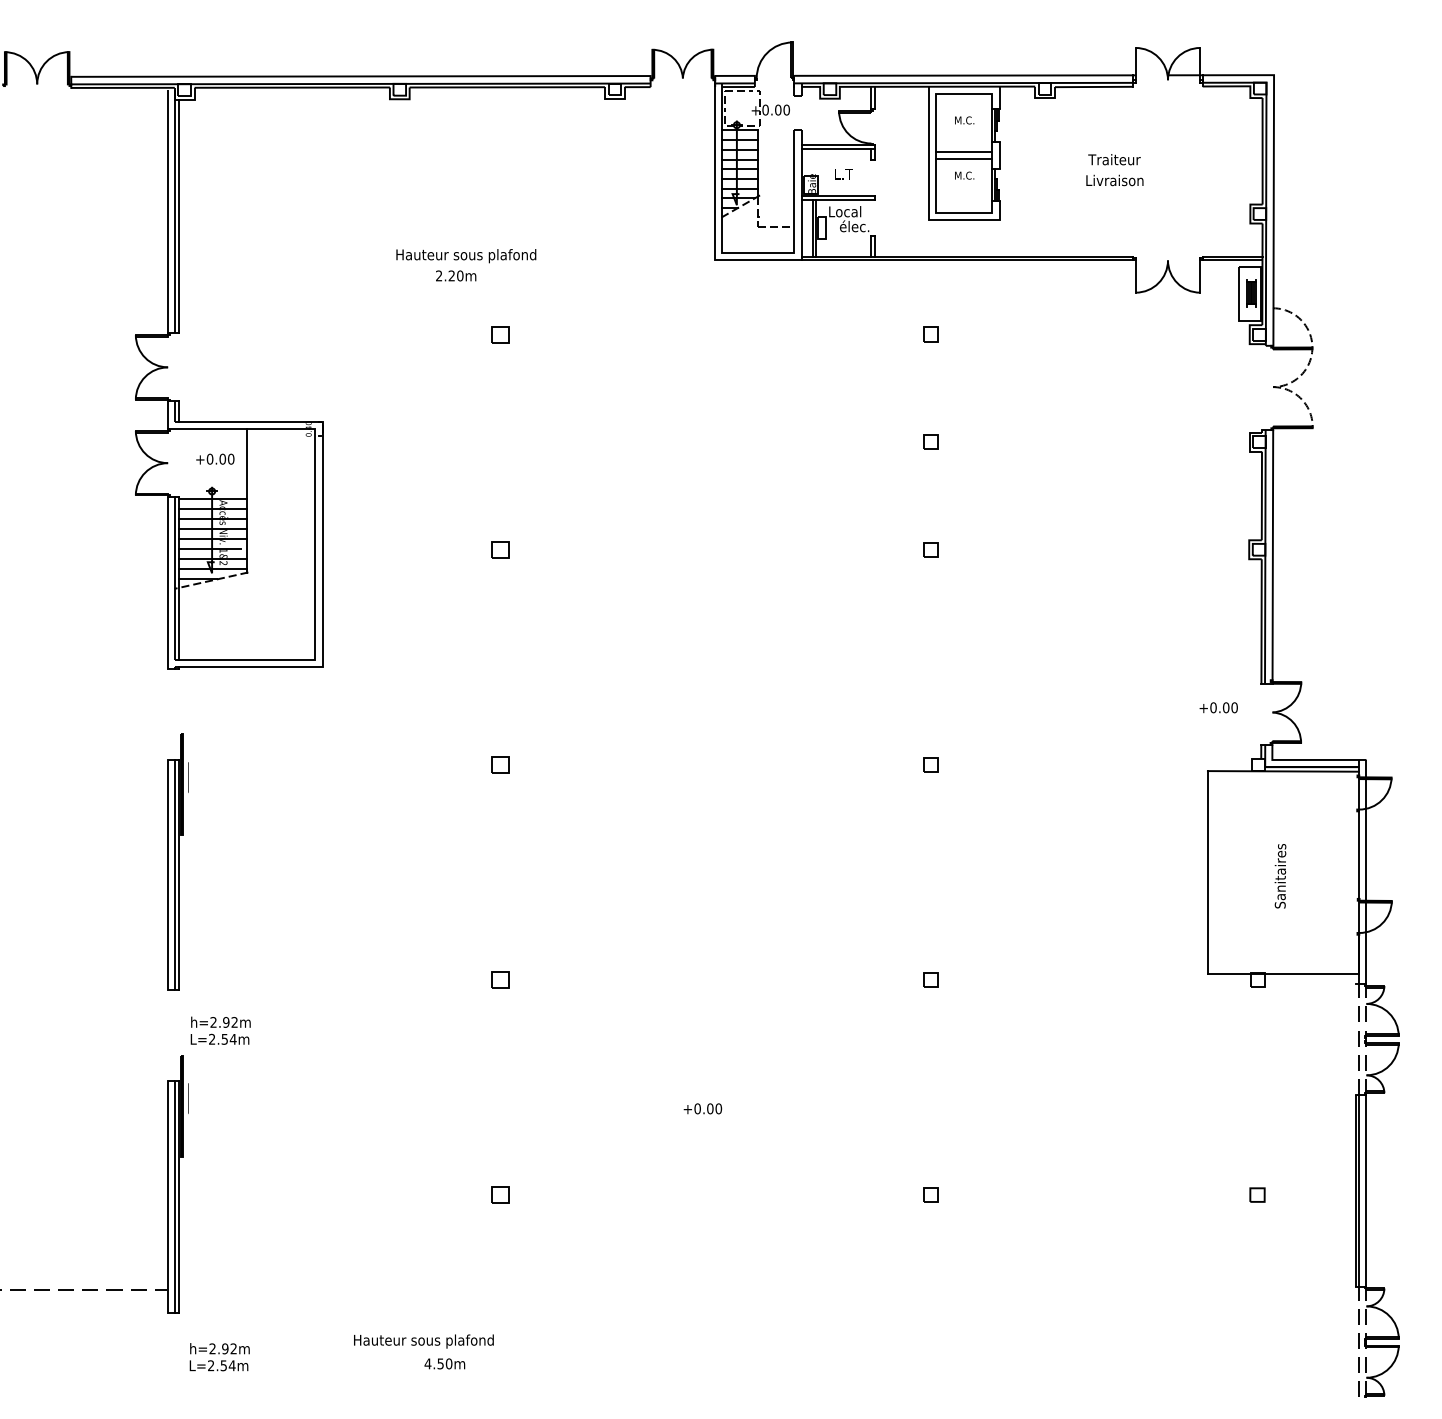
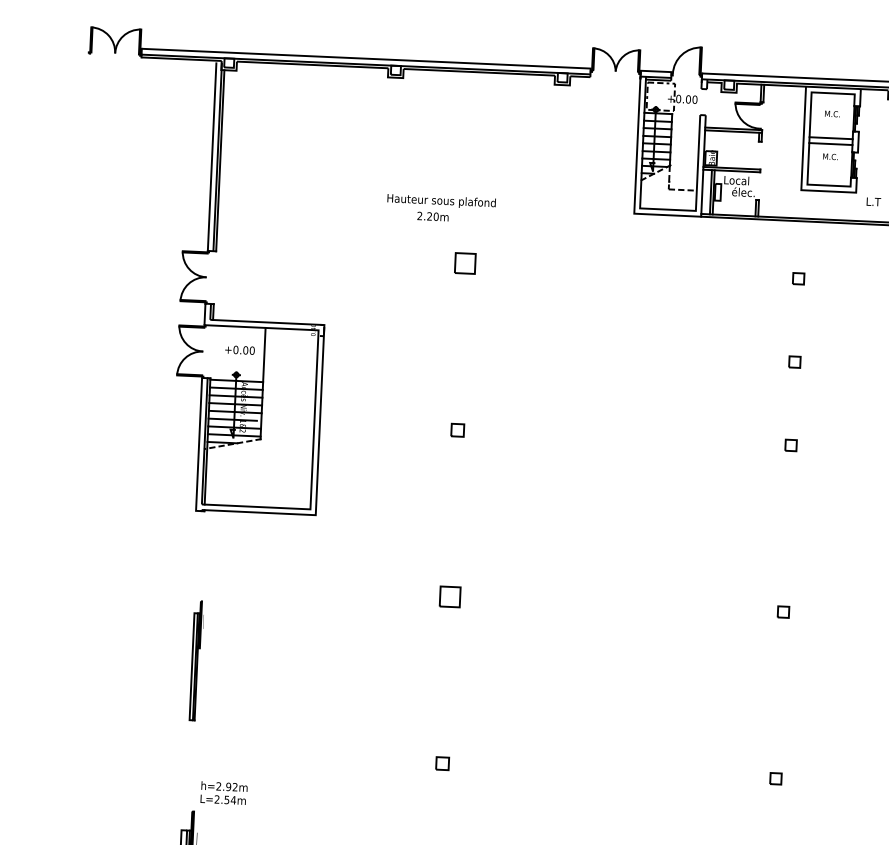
text: (843, 174) -> (873, 202), moved
part: (500, 334) -> (465, 263), size x1.6
part: (500, 764) -> (450, 596), size x1.6
part: (177, 861) -> (196, 660), size x0.6

